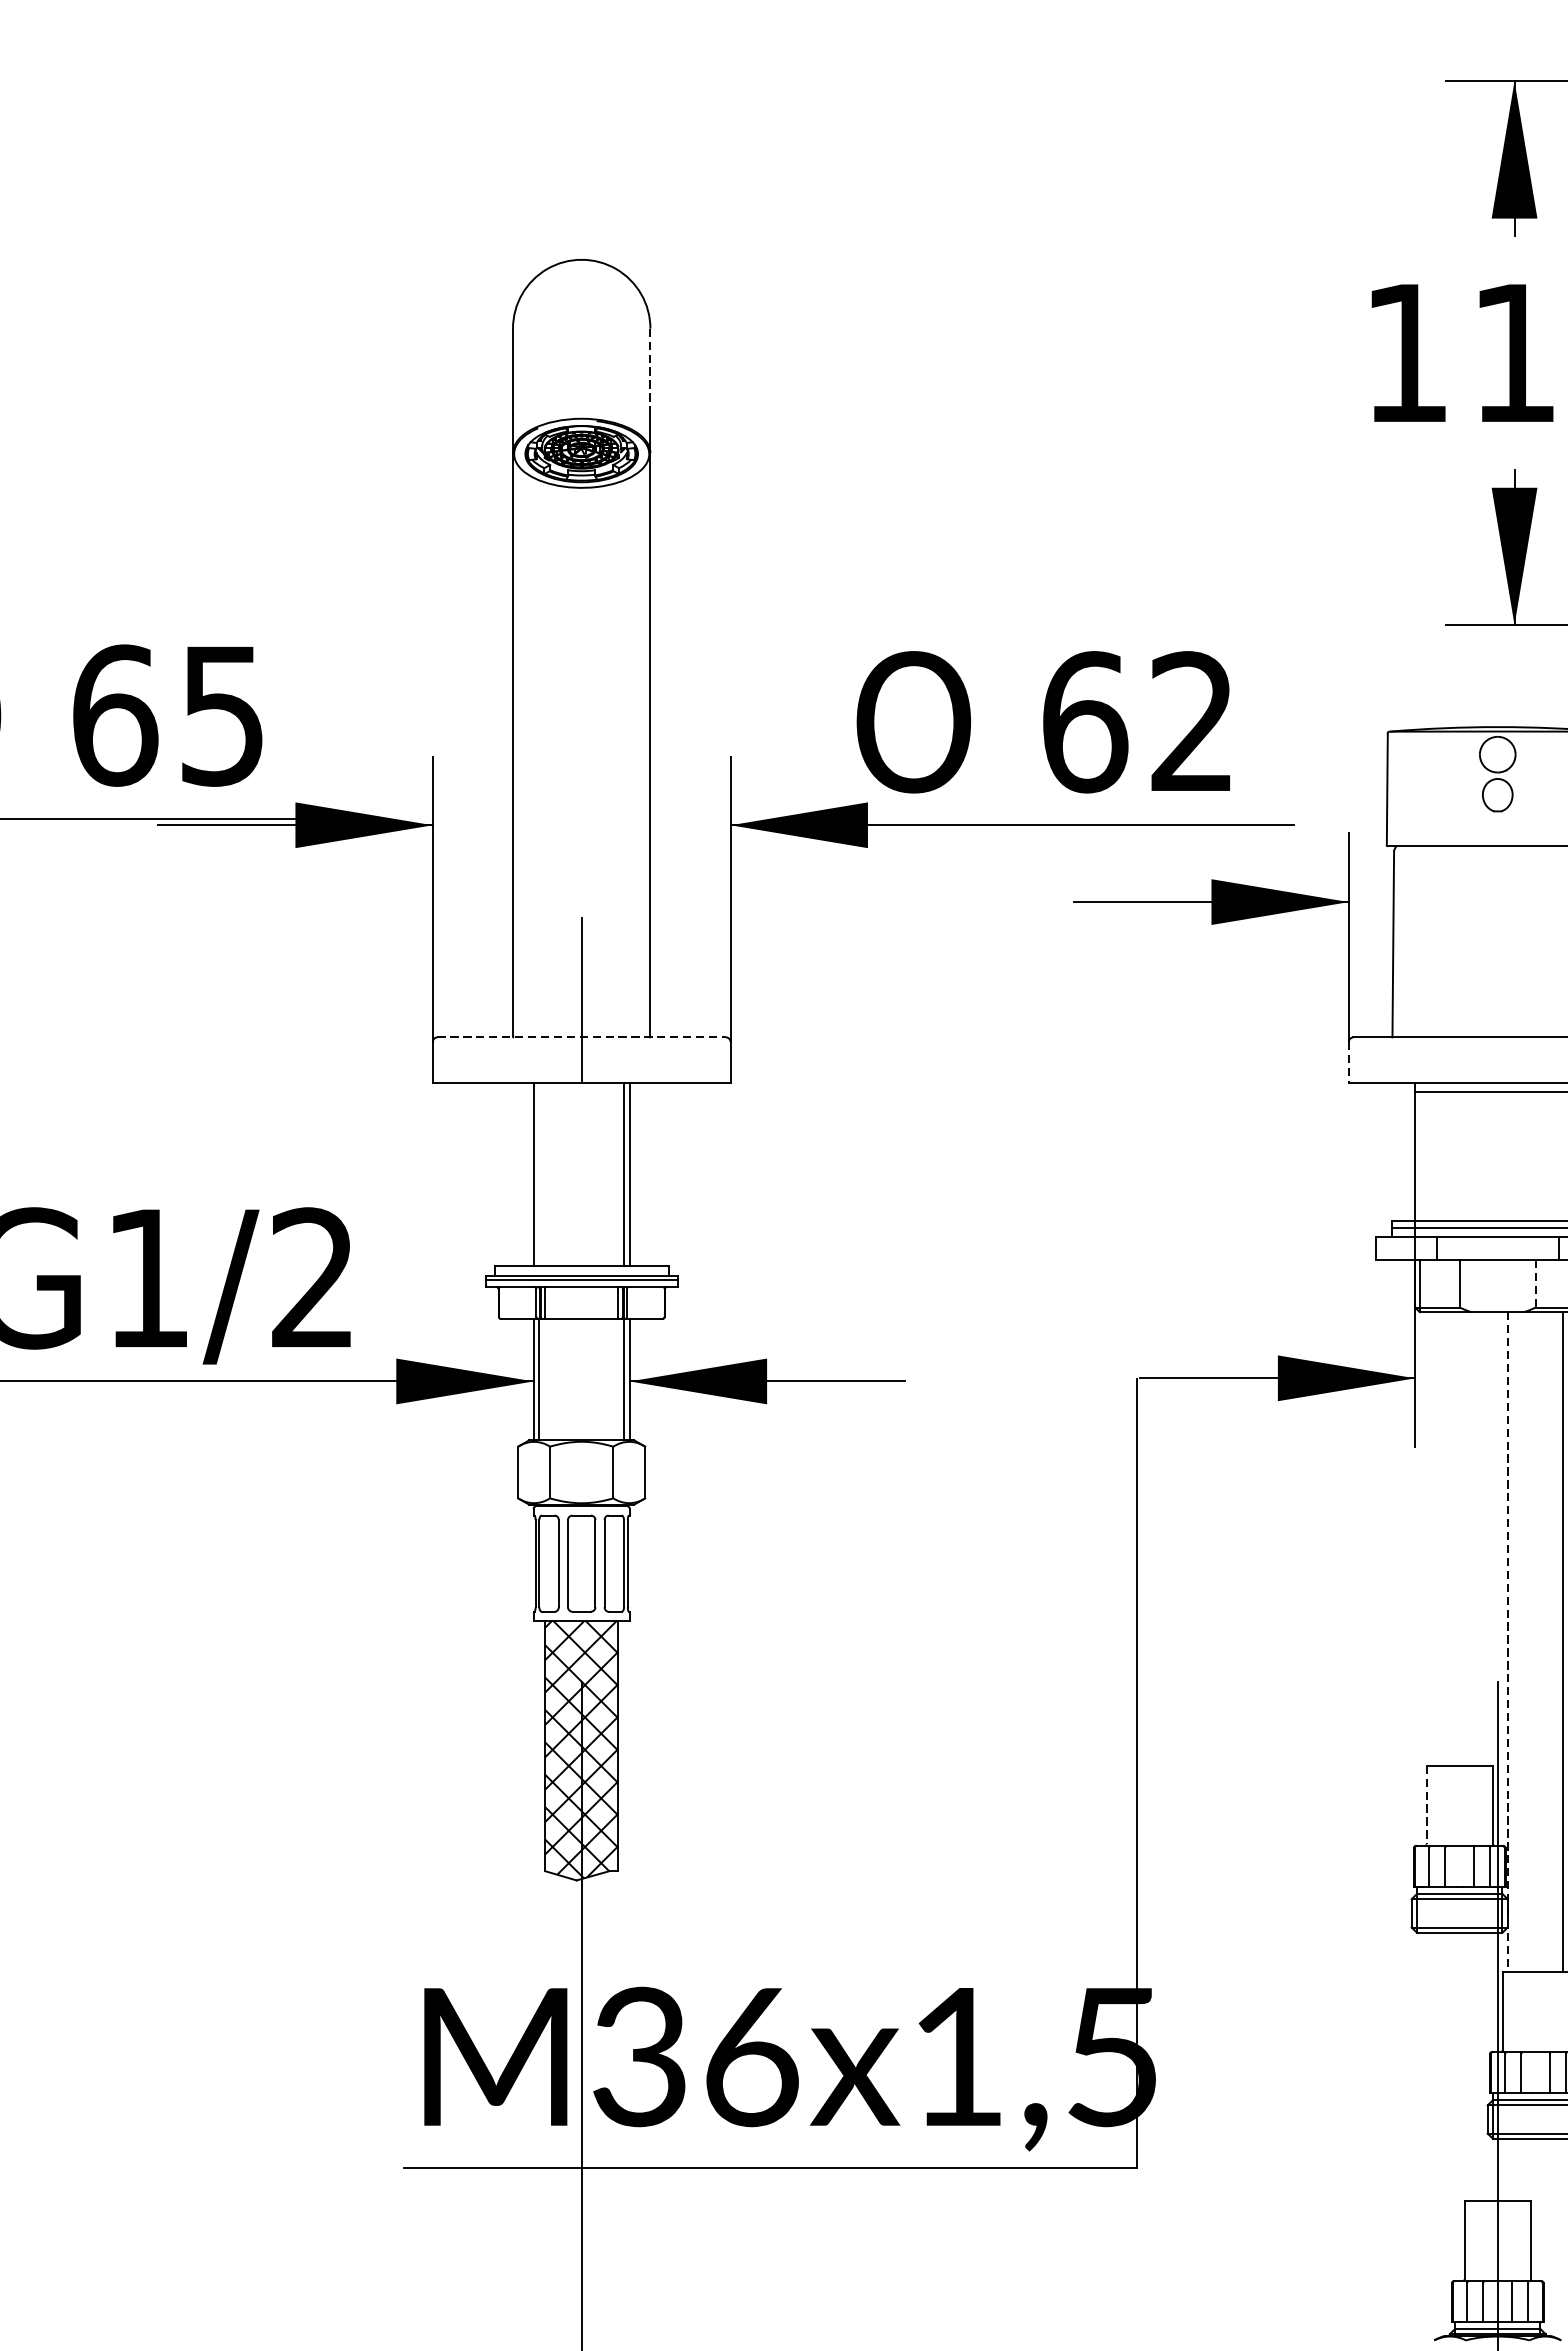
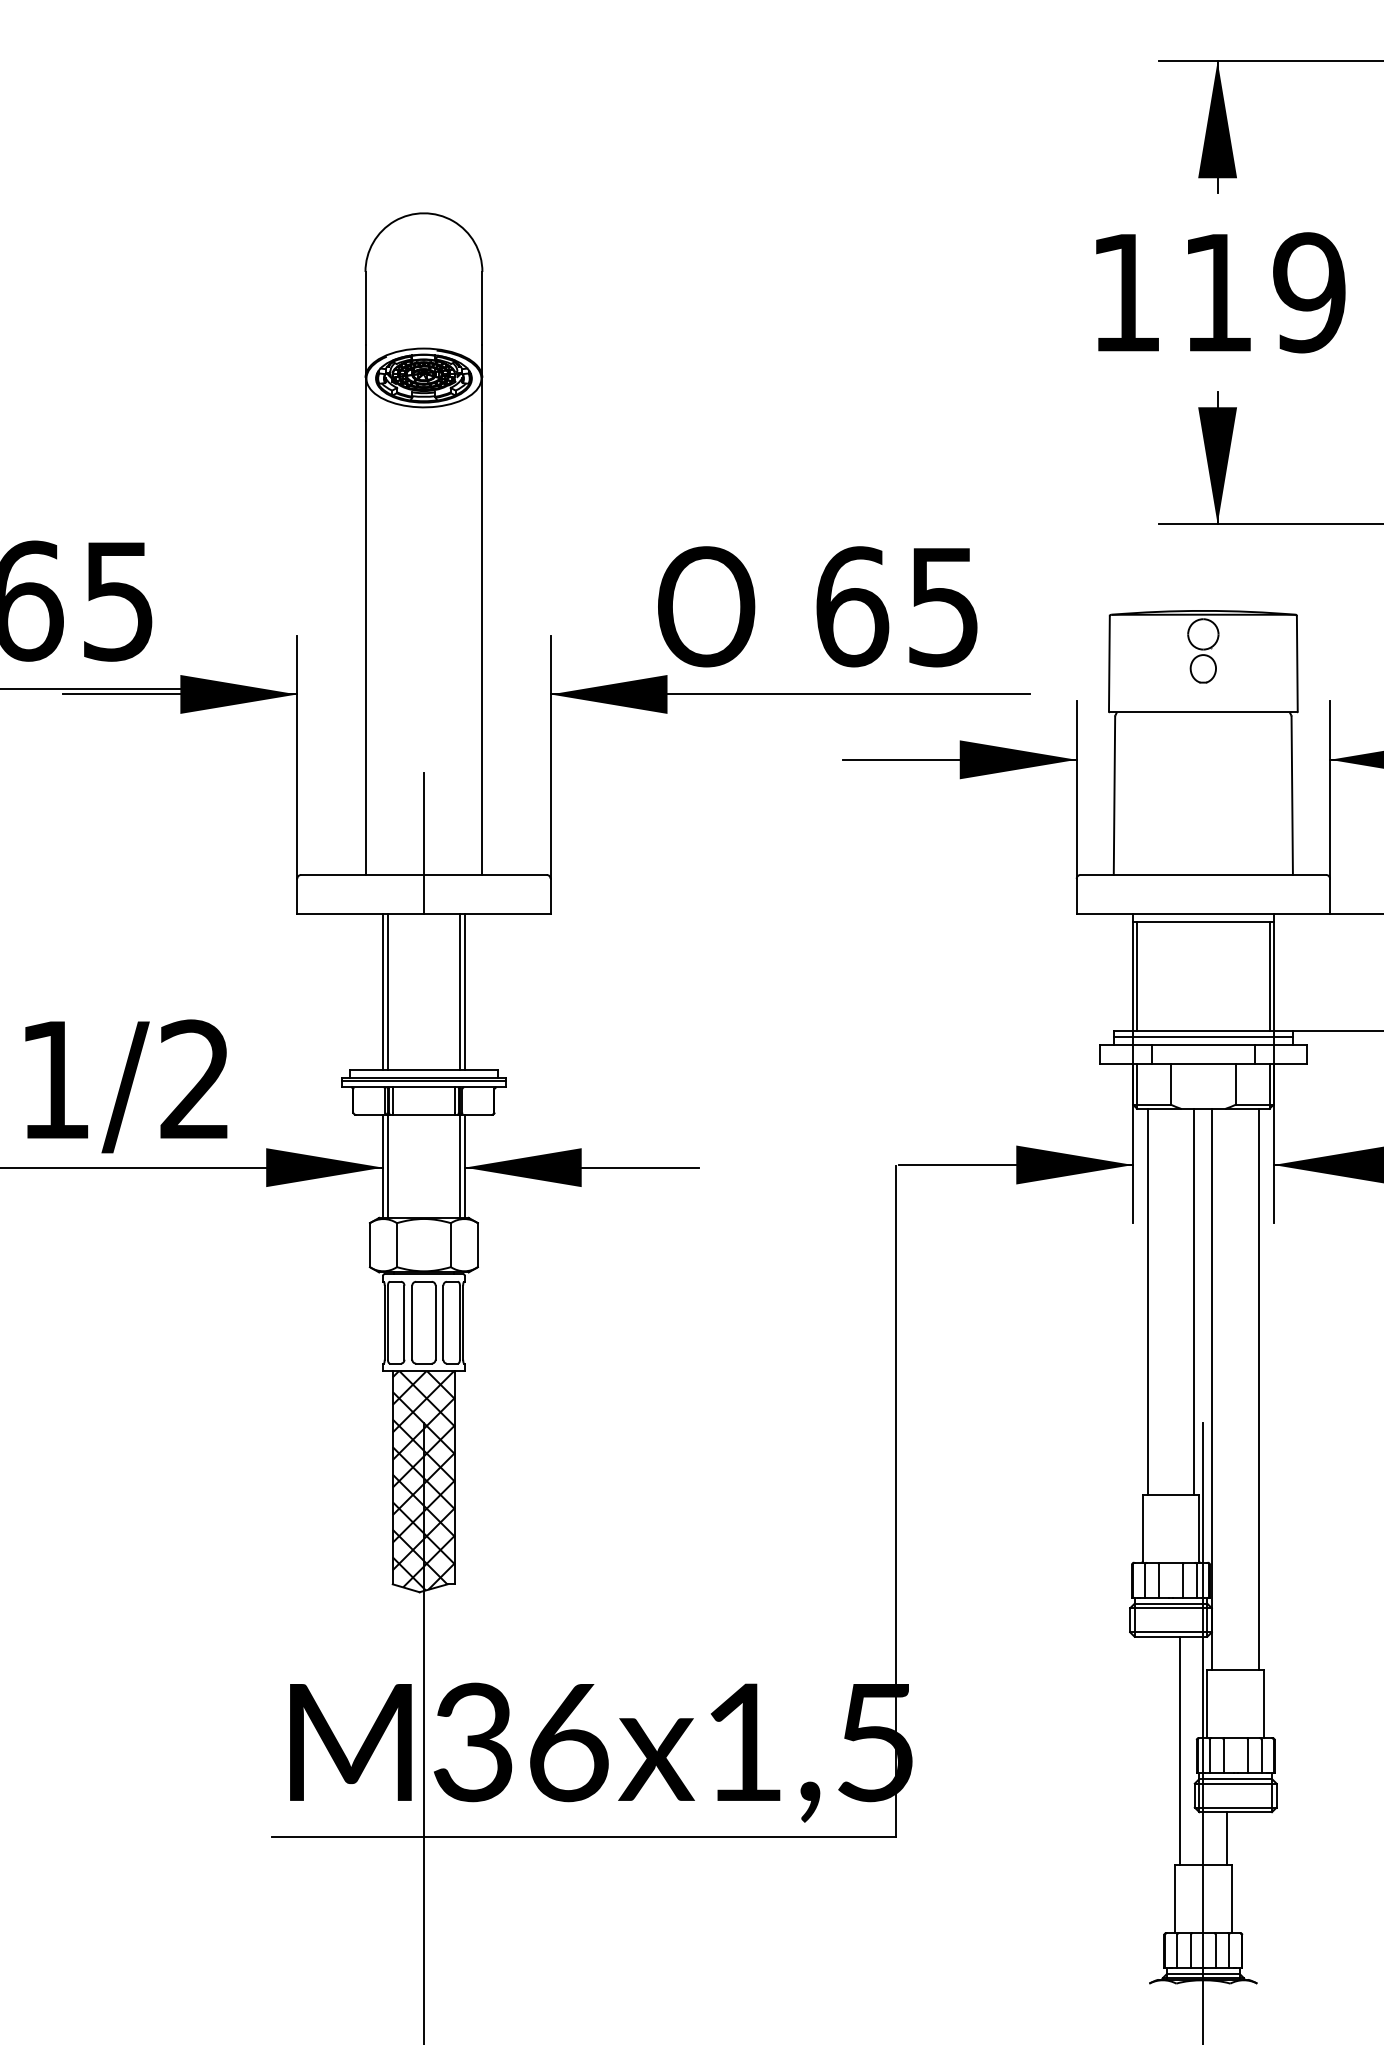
line: (650, 370) -> (482, 307), dashed -> solid
text: (1191, 721) -> (942, 606), 62 -> 65
line: (581, 1036) -> (423, 874), dashed -> solid
line: (1348, 1062) -> (1076, 896), dashed -> solid
line: (1419, 1155) -> (1136, 975), added
line: (538, 1174) -> (387, 991), added
line: (1535, 1284) -> (1235, 1085), dashed -> solid
line: (1432, 1538) -> (1147, 1301), added
line: (1487, 1538) -> (1194, 1301), added
line: (1508, 1642) -> (1212, 1389), dashed -> solid
line: (1426, 1805) -> (1142, 1528), dashed -> solid
line: (1469, 2066) -> (1179, 1750), added
line: (1524, 2169) -> (1226, 1838), added

